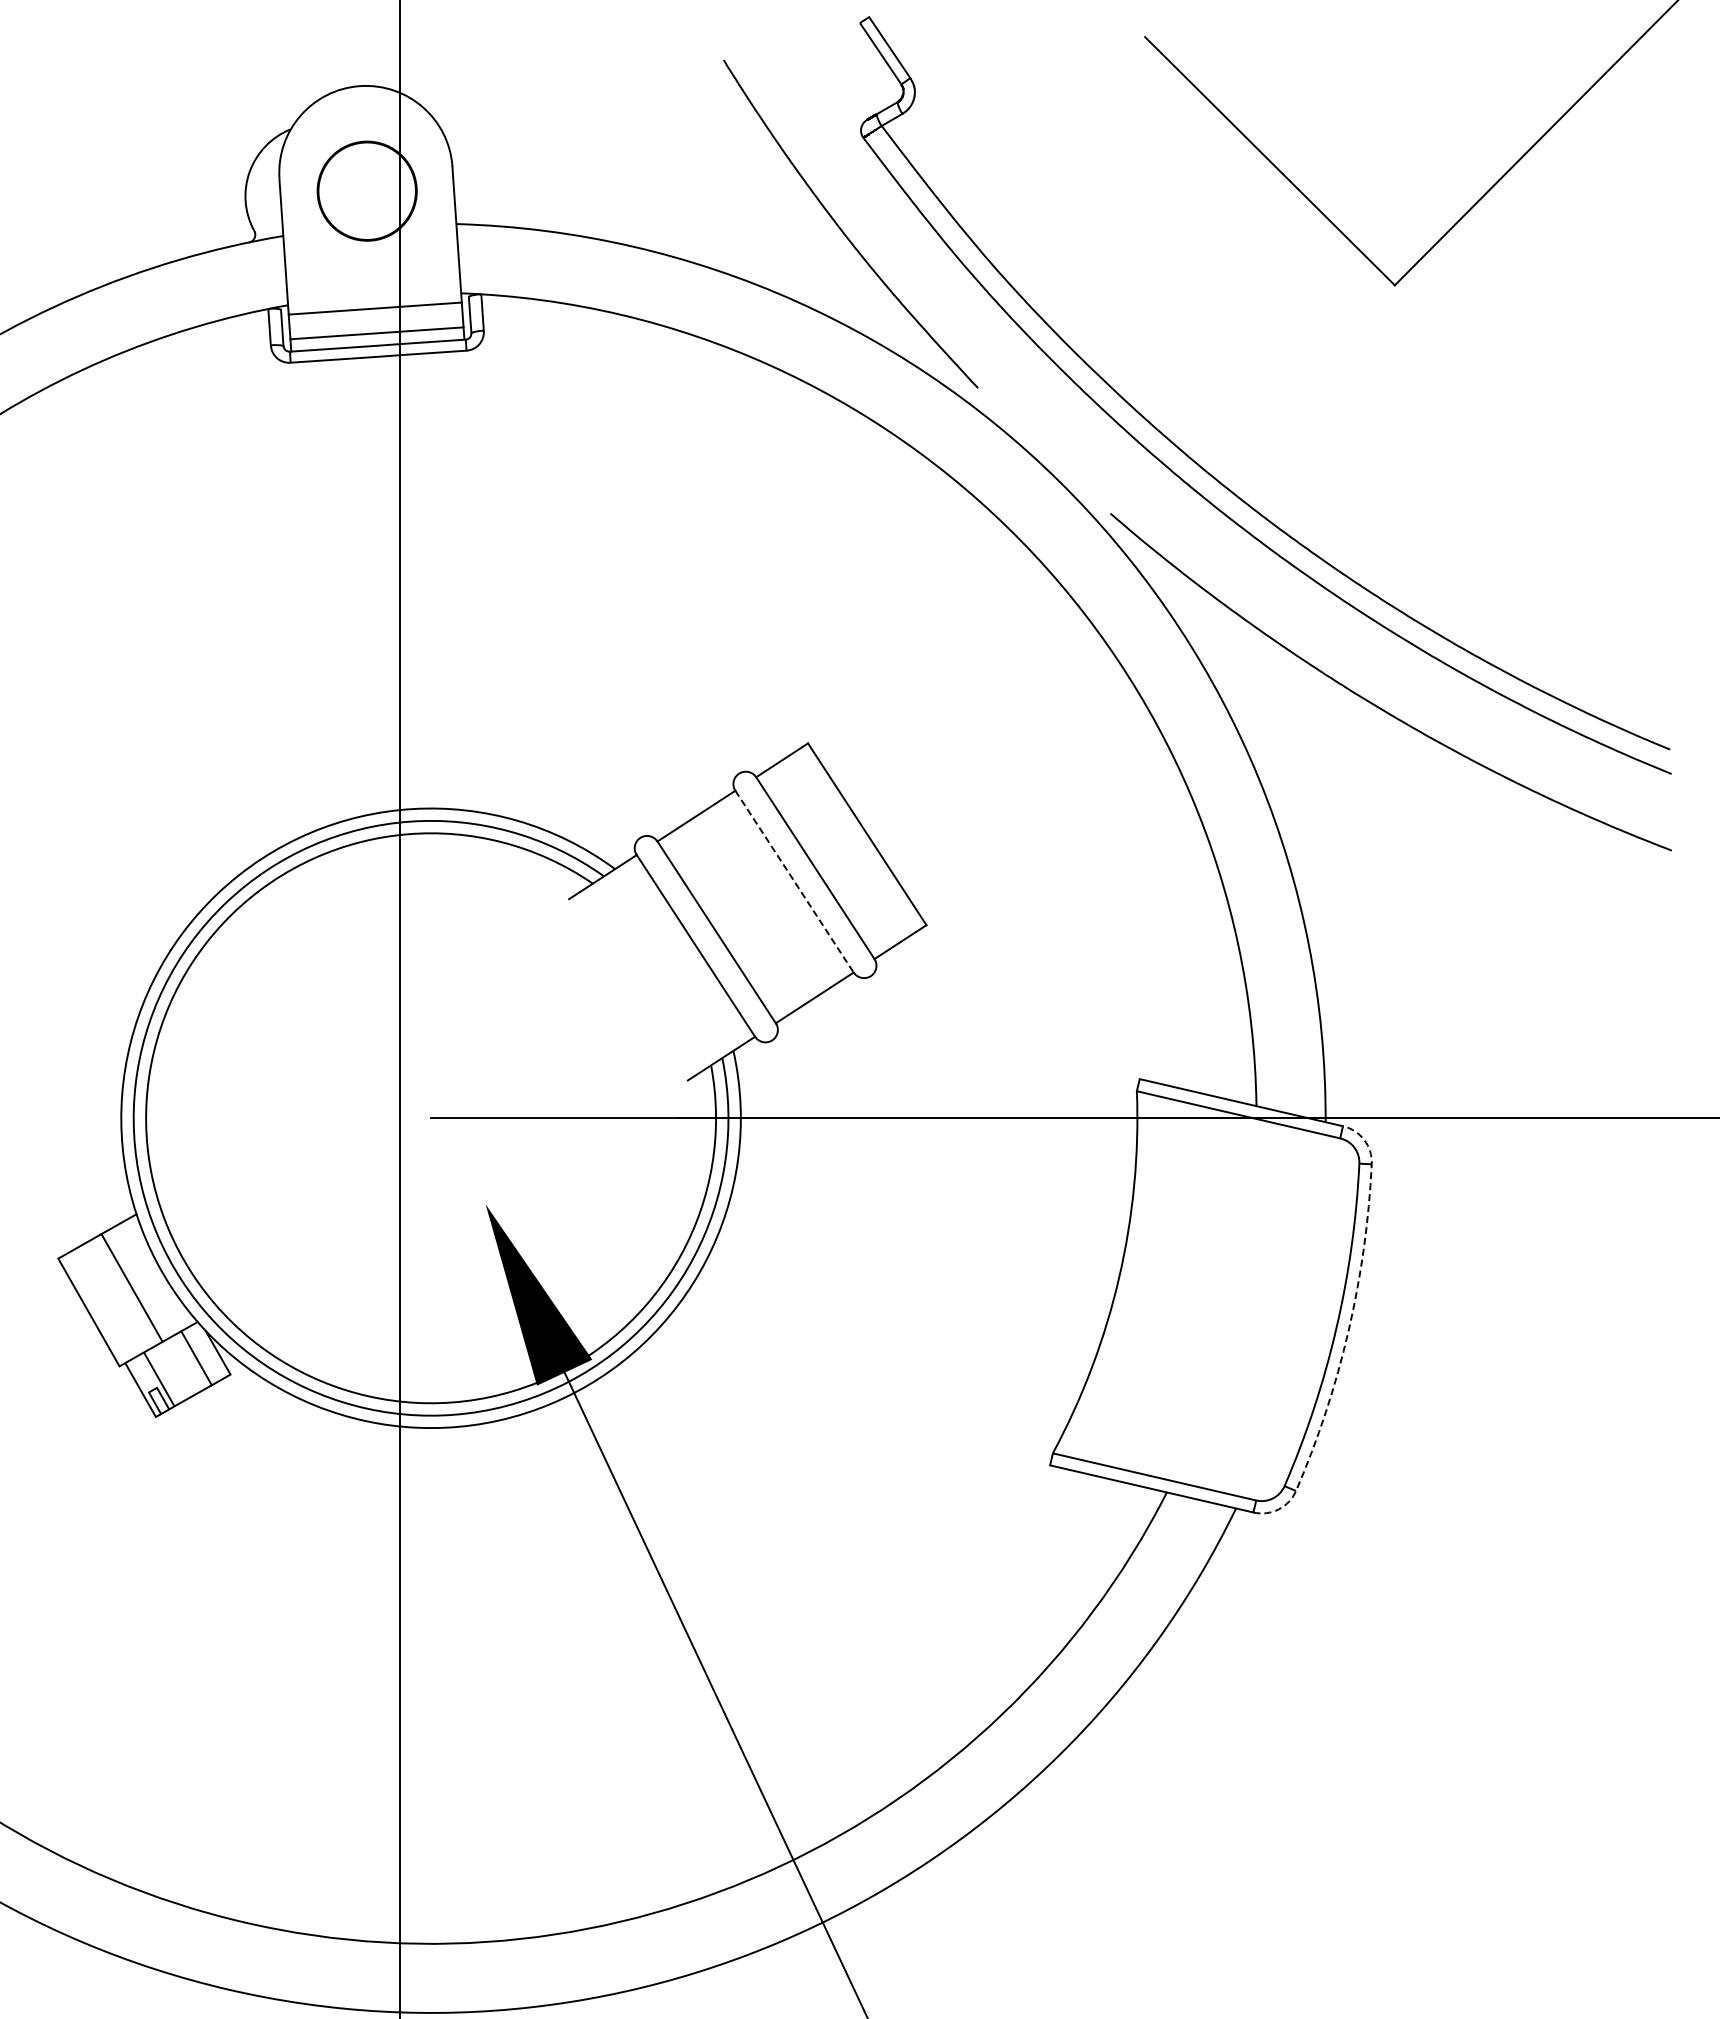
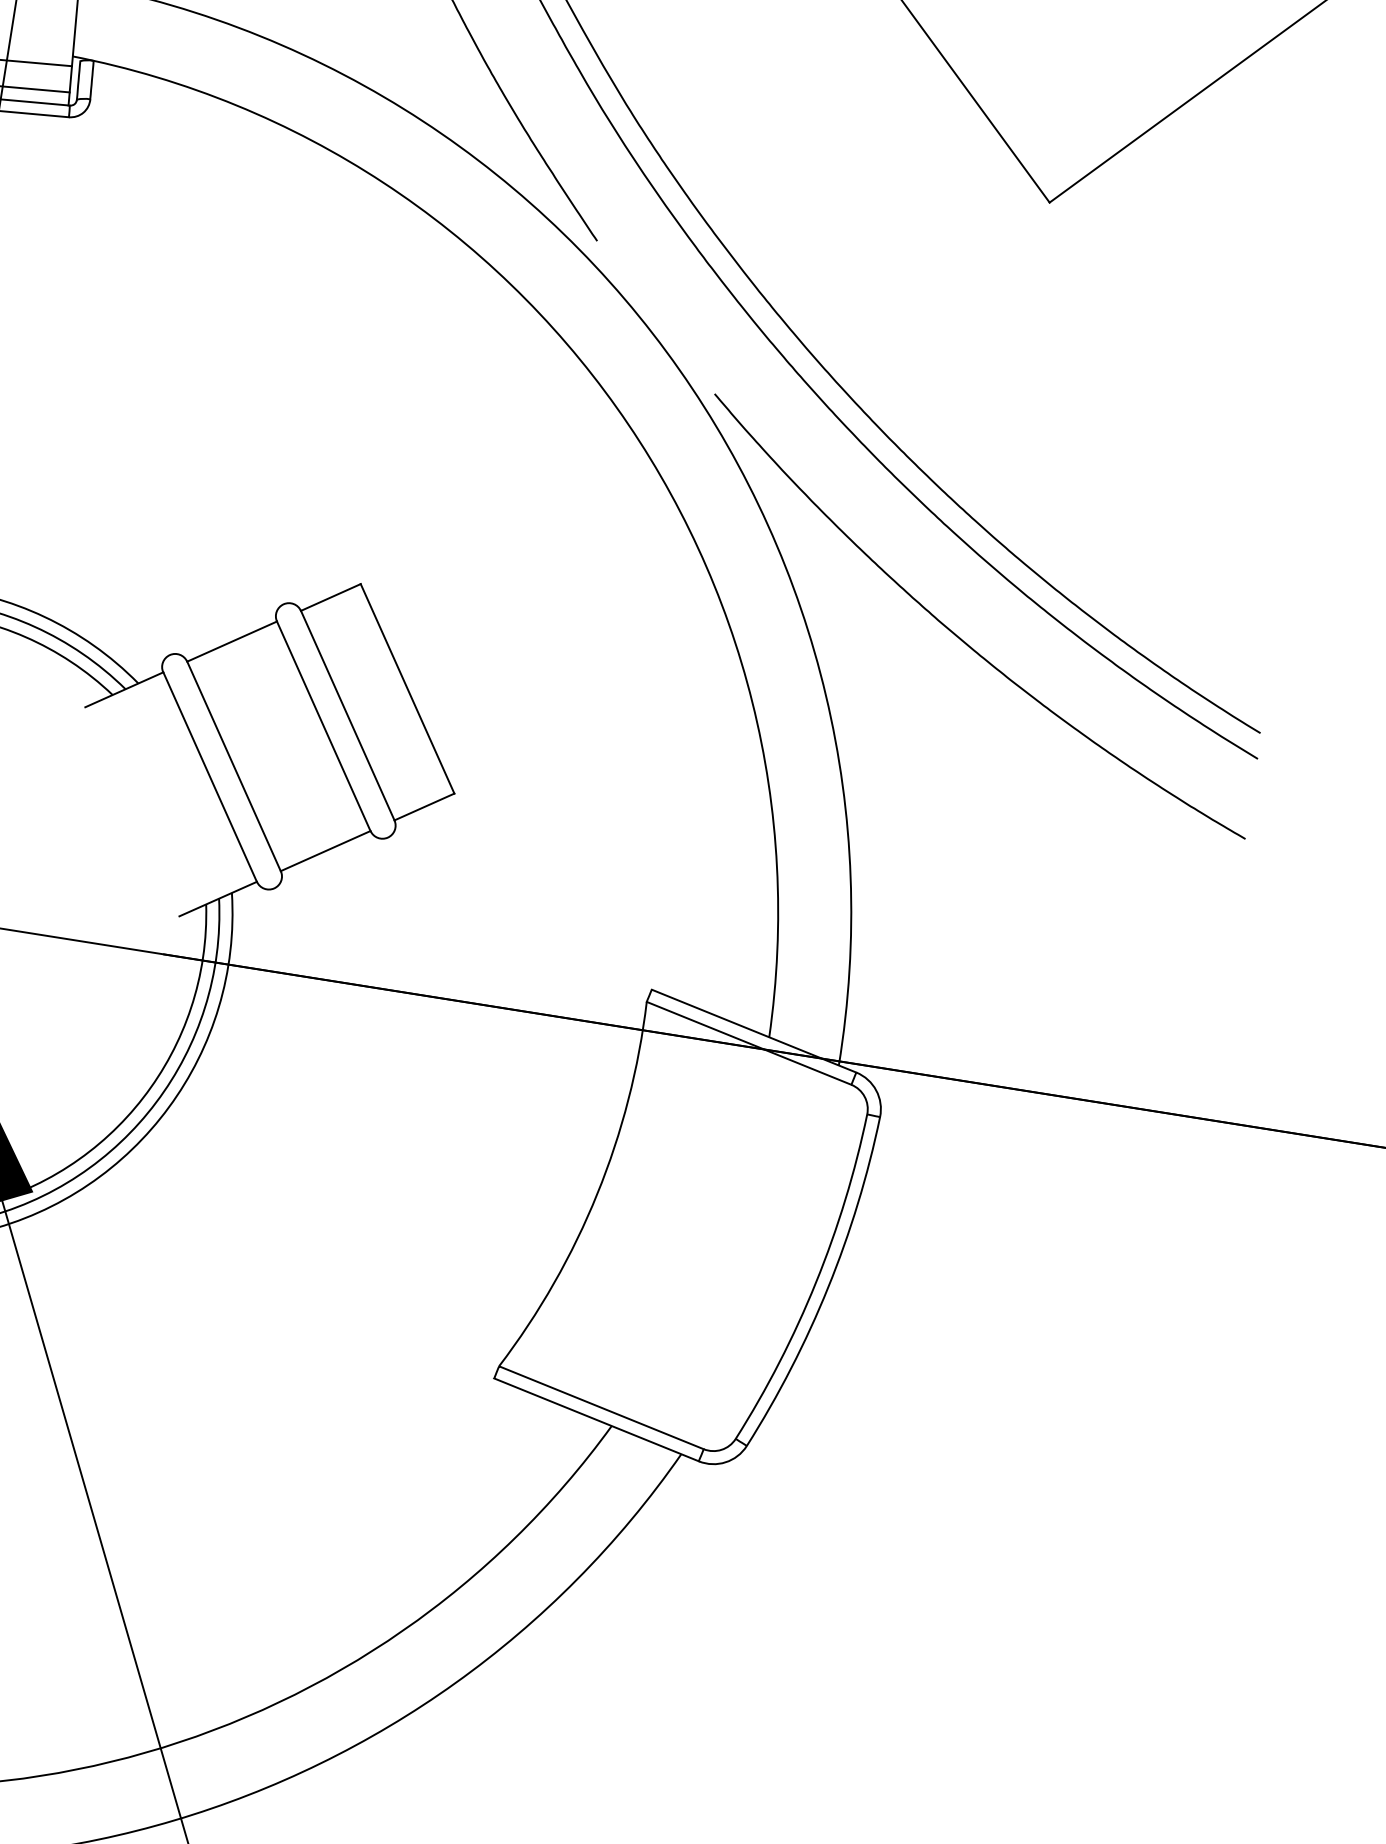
line: (794, 882) -> (323, 727), dashed -> solid
line: (1348, 1331) -> (828, 1287), dashed -> solid

